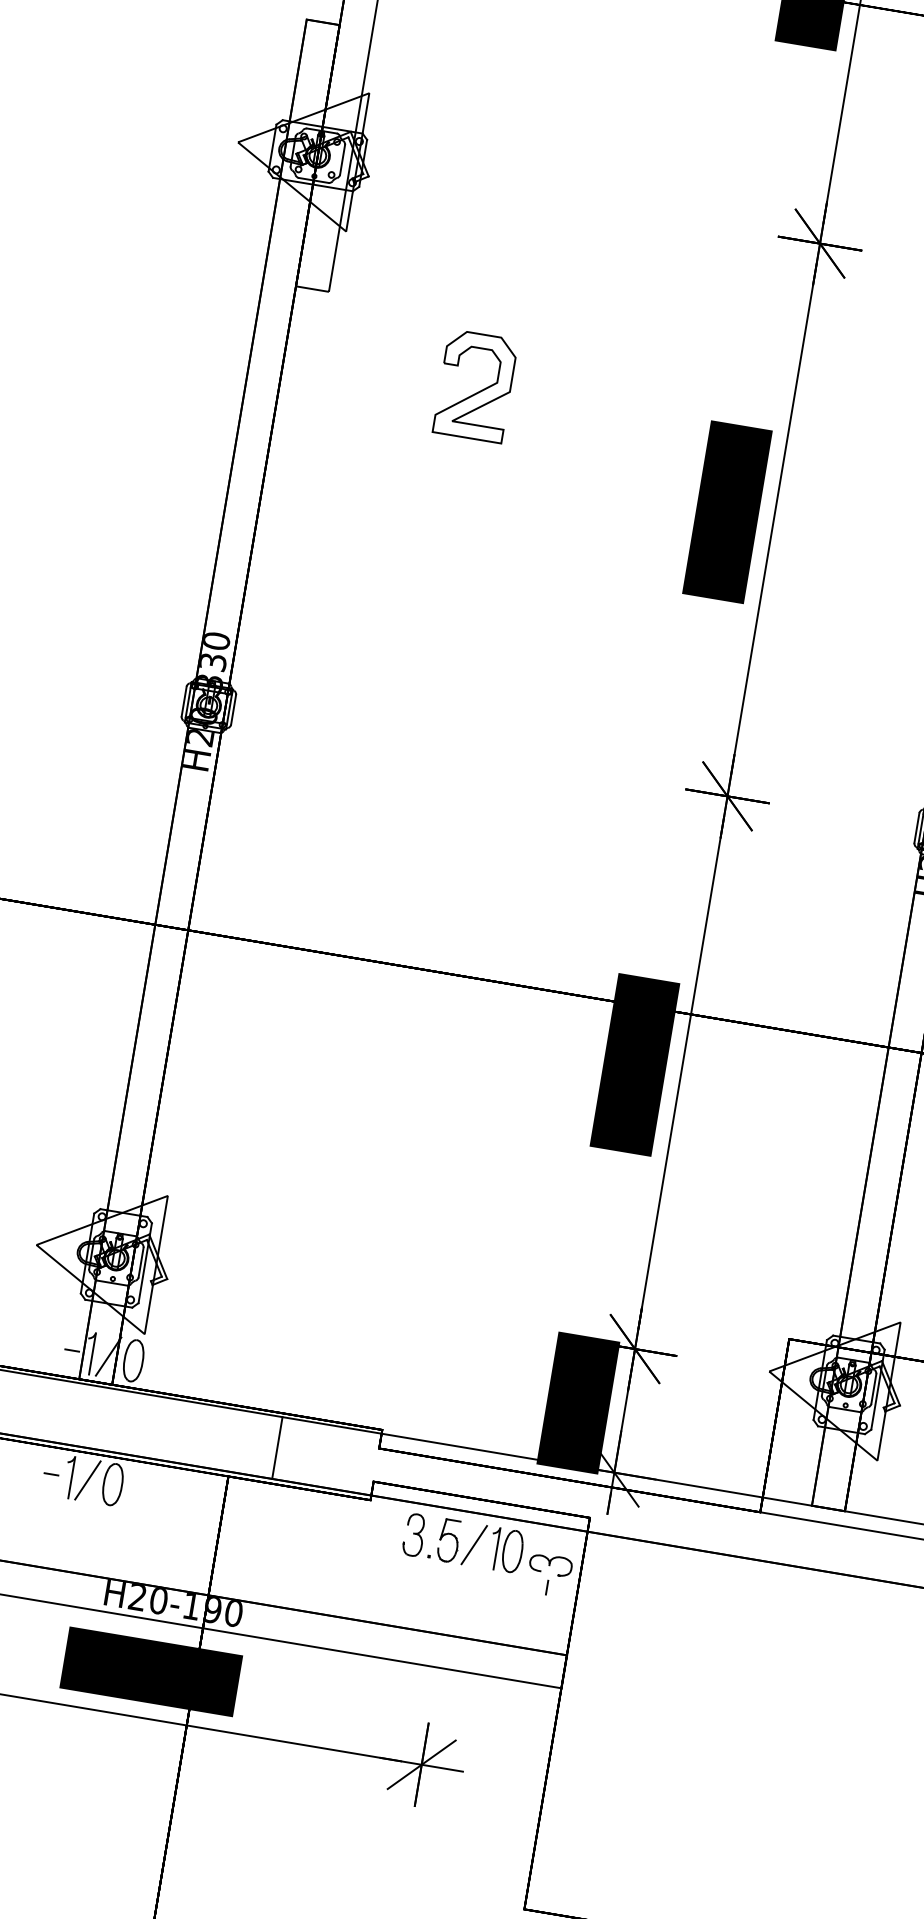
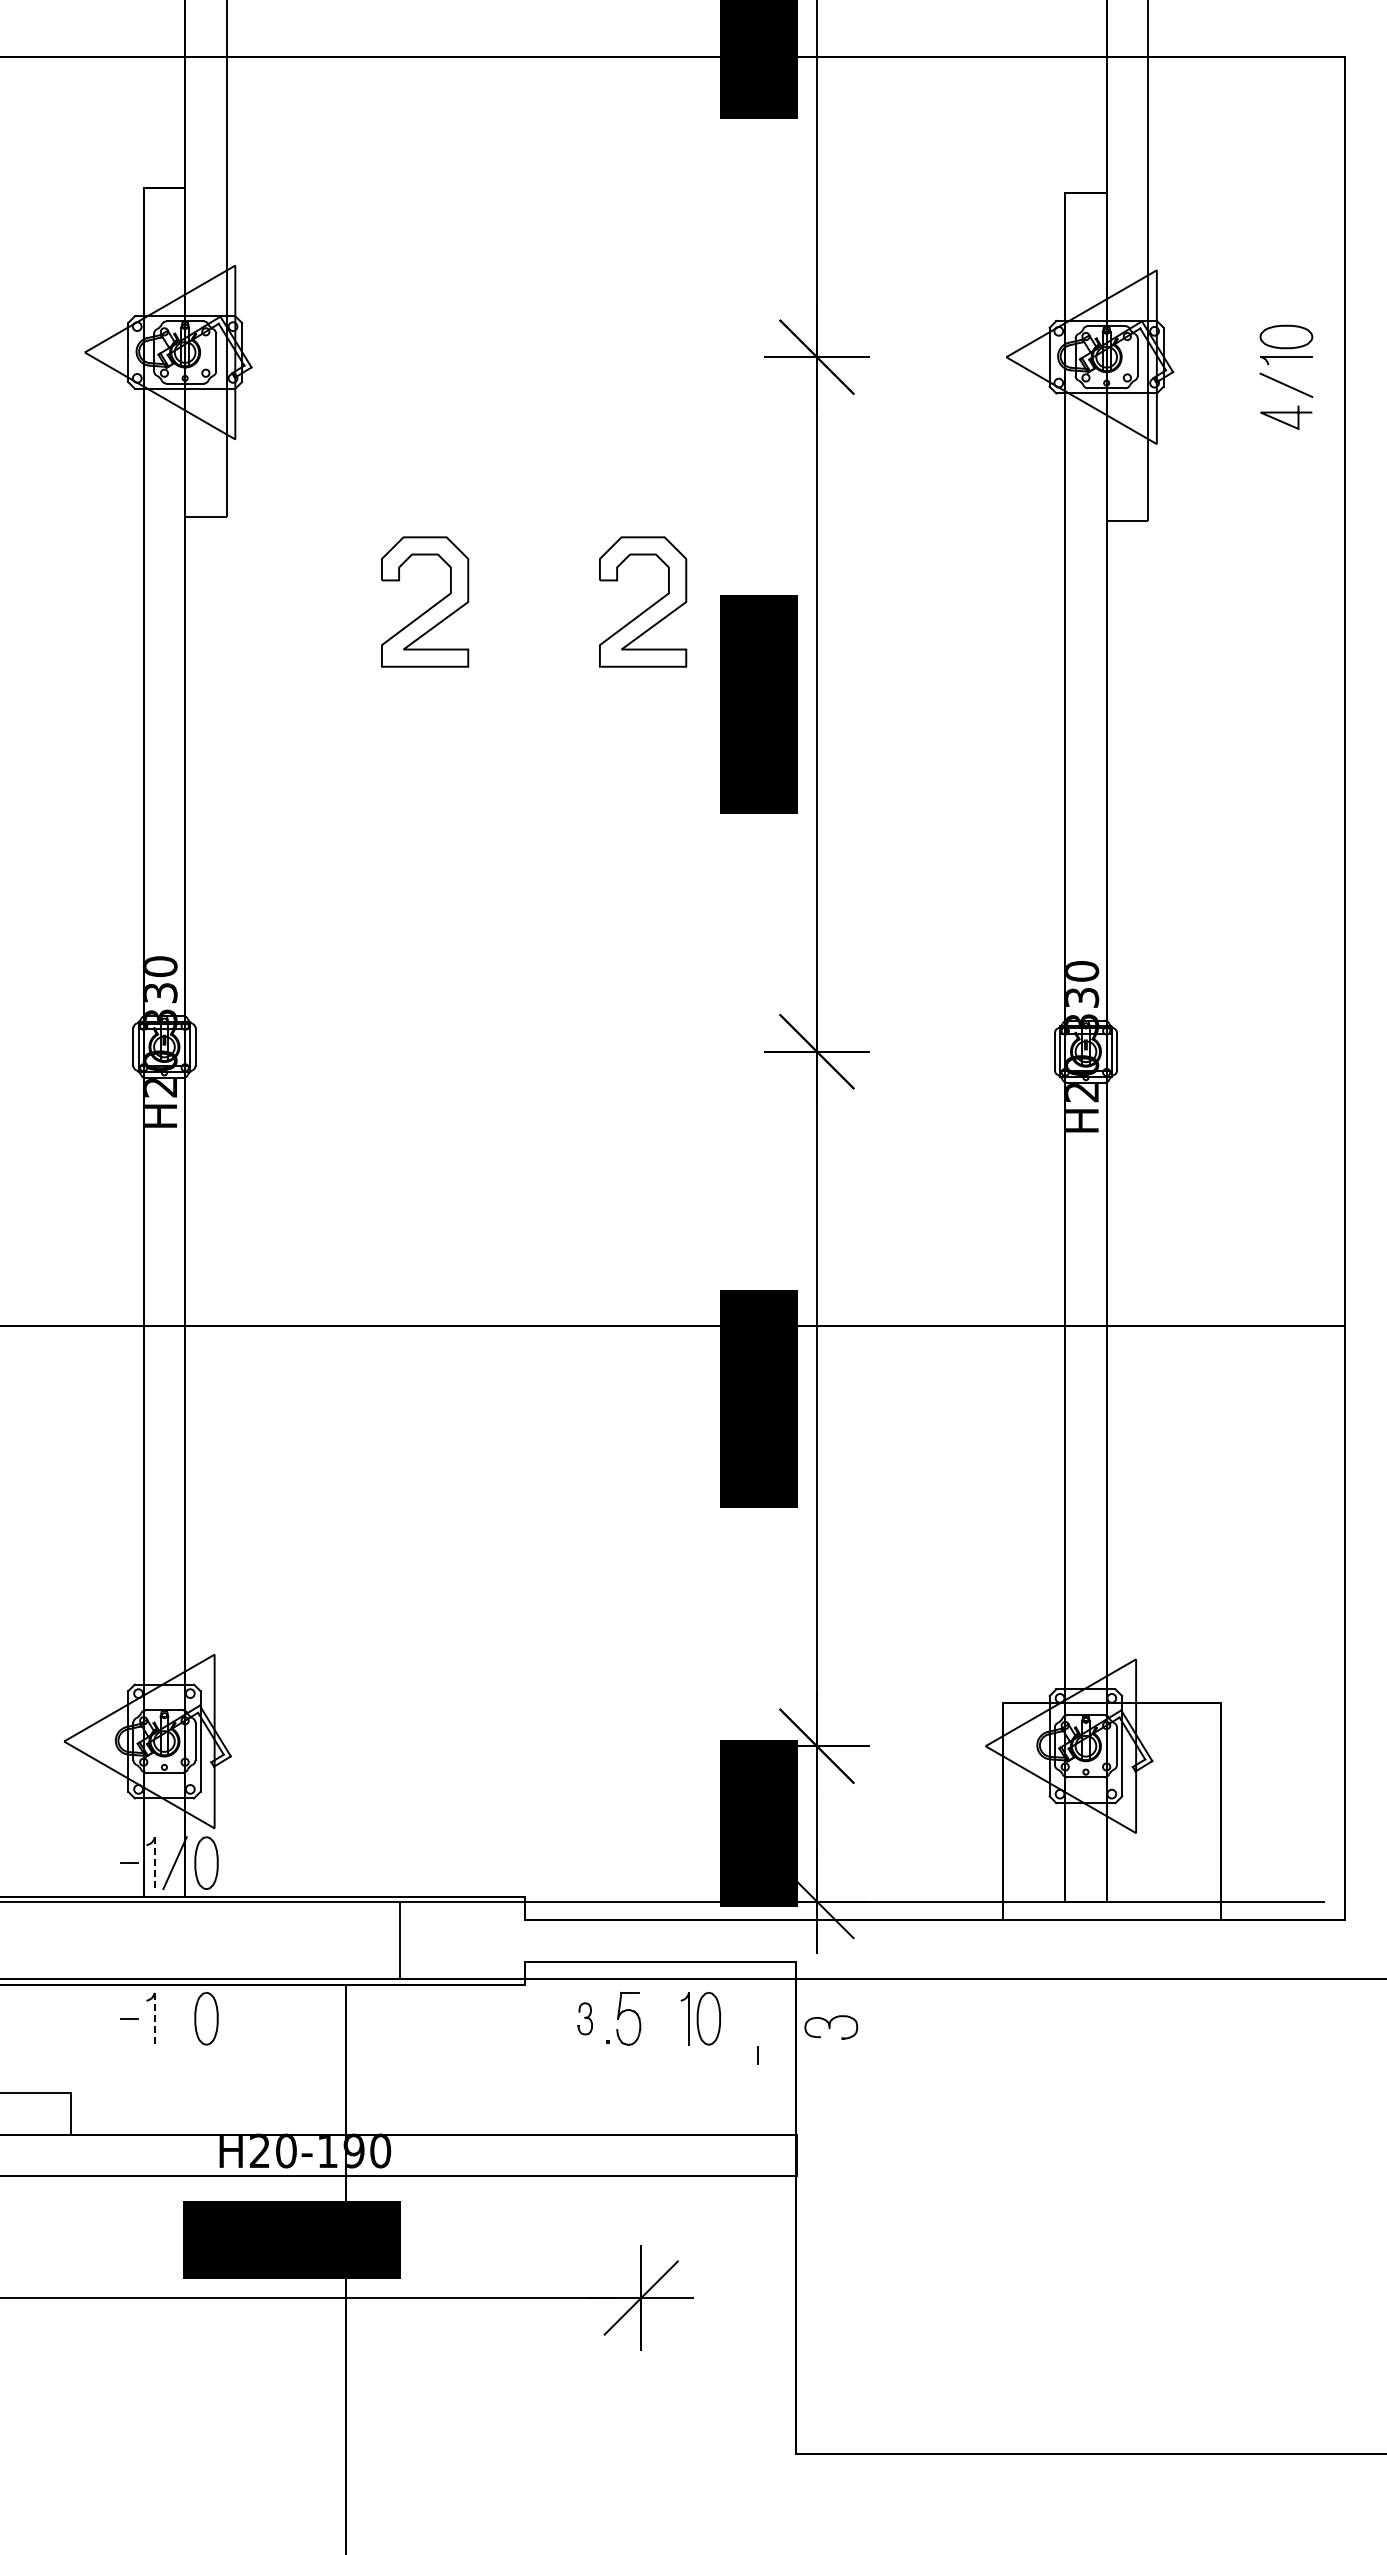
part: (653, 419) -> (649, 606), added
line: (92, 1354) -> (154, 1863), solid -> dashed
line: (71, 1477) -> (154, 2018), solid -> dashed
line: (87, 1480) -> (174, 2018), removed
part: (414, 1534) -> (585, 2018), size x0.6
line: (474, 1544) -> (660, 2018), removed
part: (551, 1565) -> (831, 2027), moved

